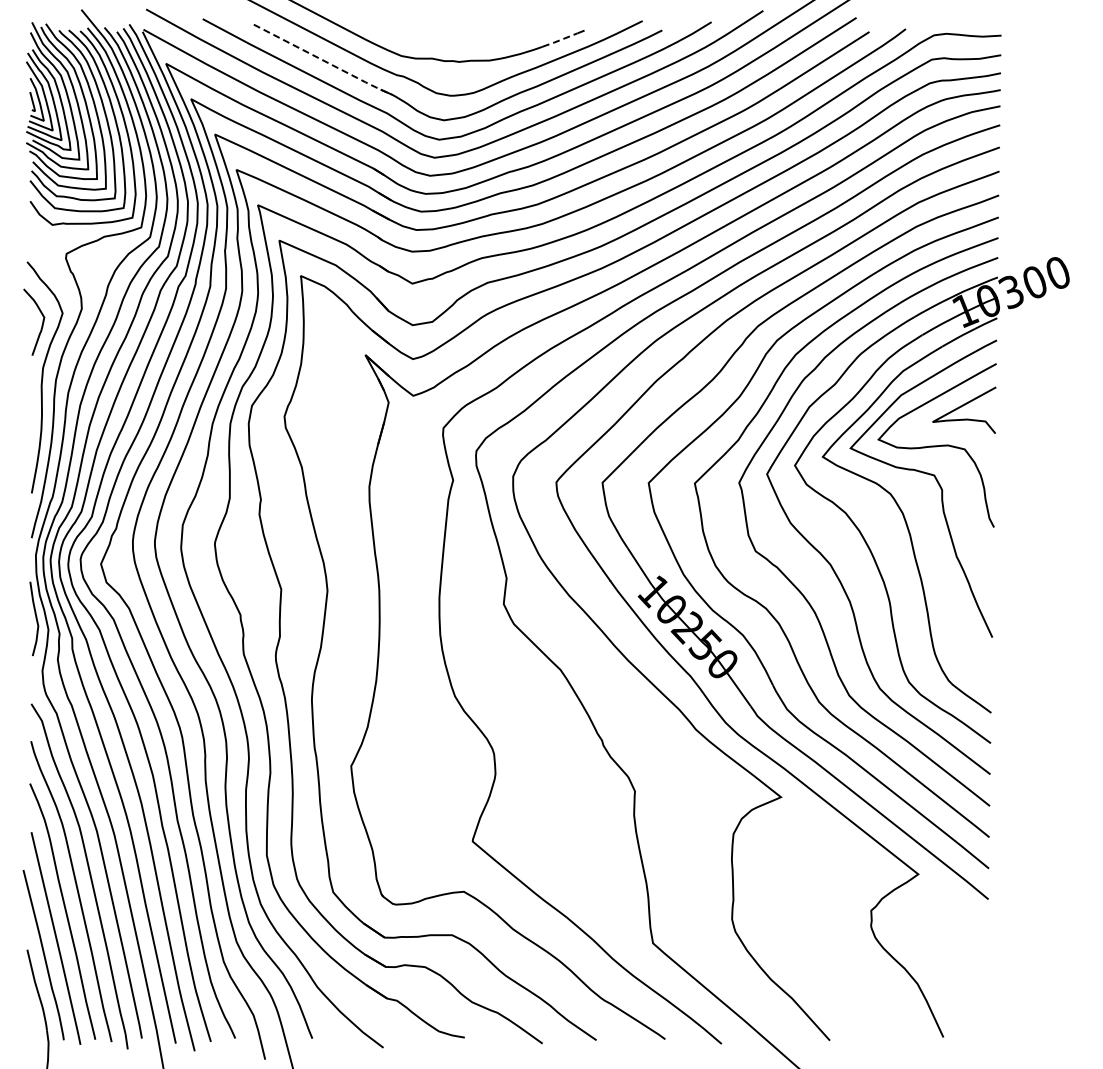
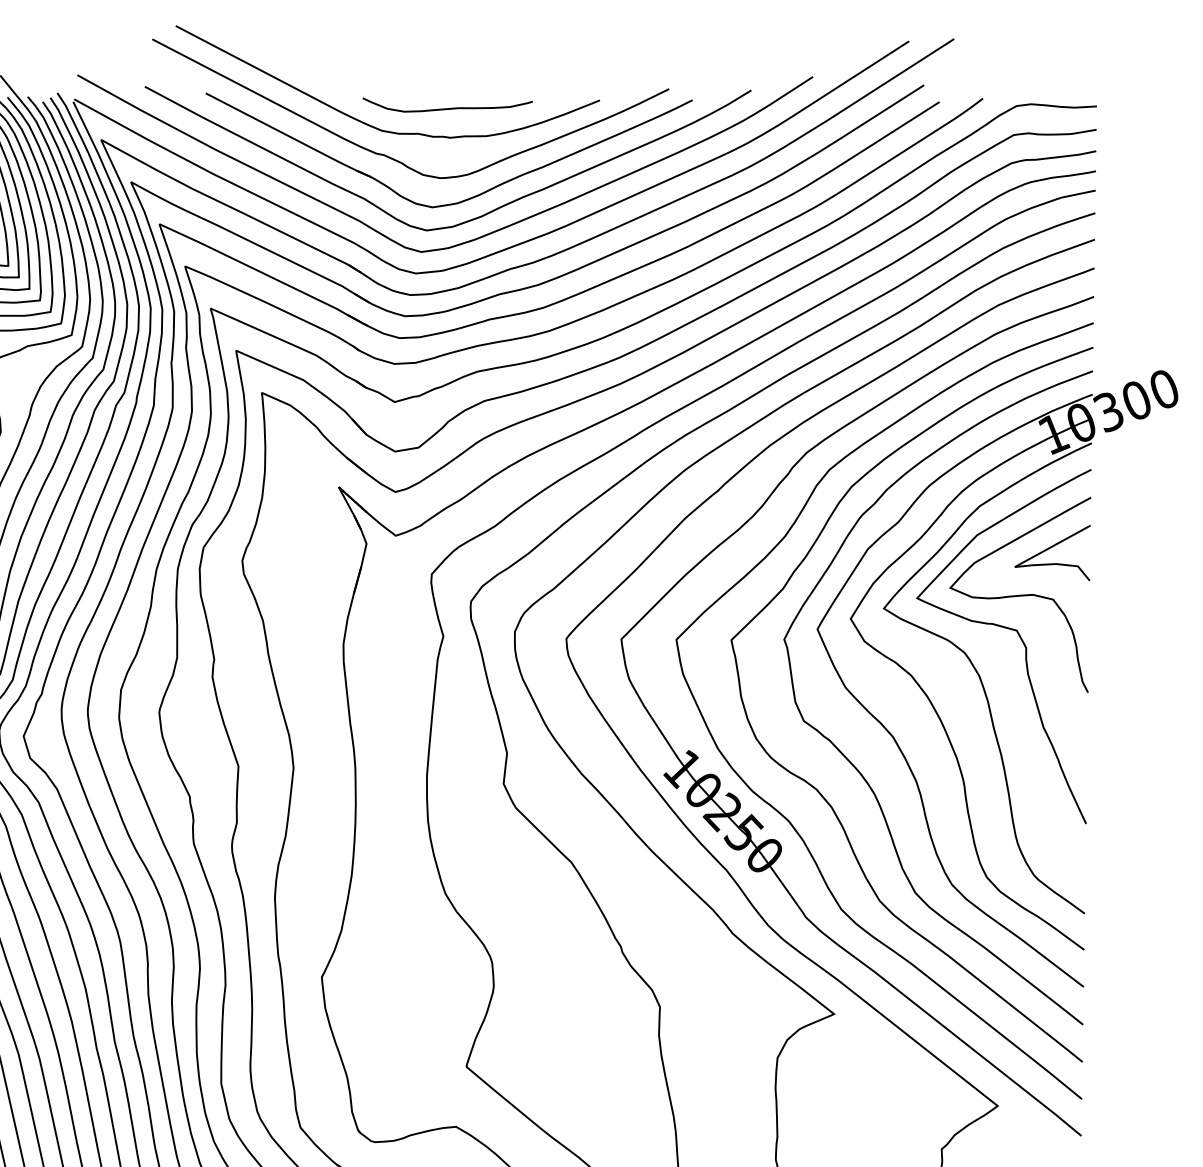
curve: (457, 36) -> (448, 107), added
line: (560, 40) -> (571, 112), dashed -> solid
line: (323, 60) -> (288, 136), dashed -> solid

